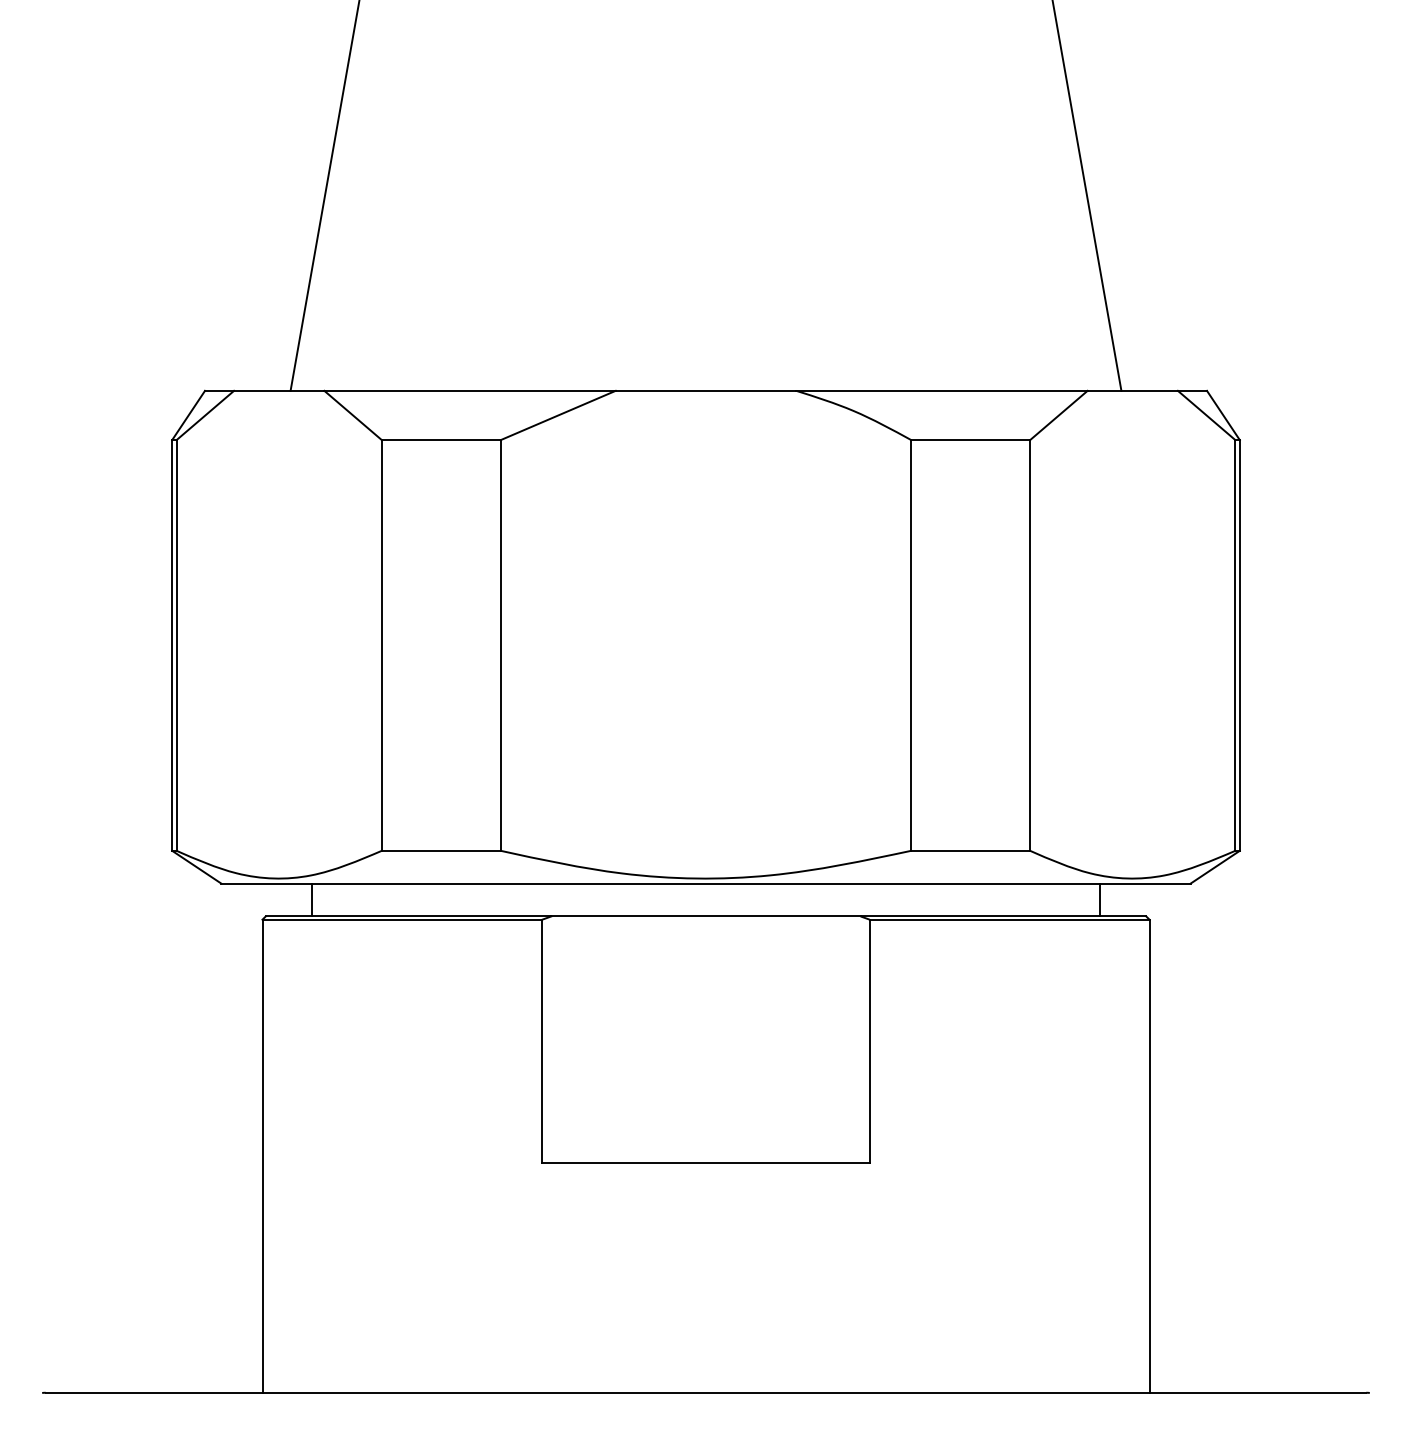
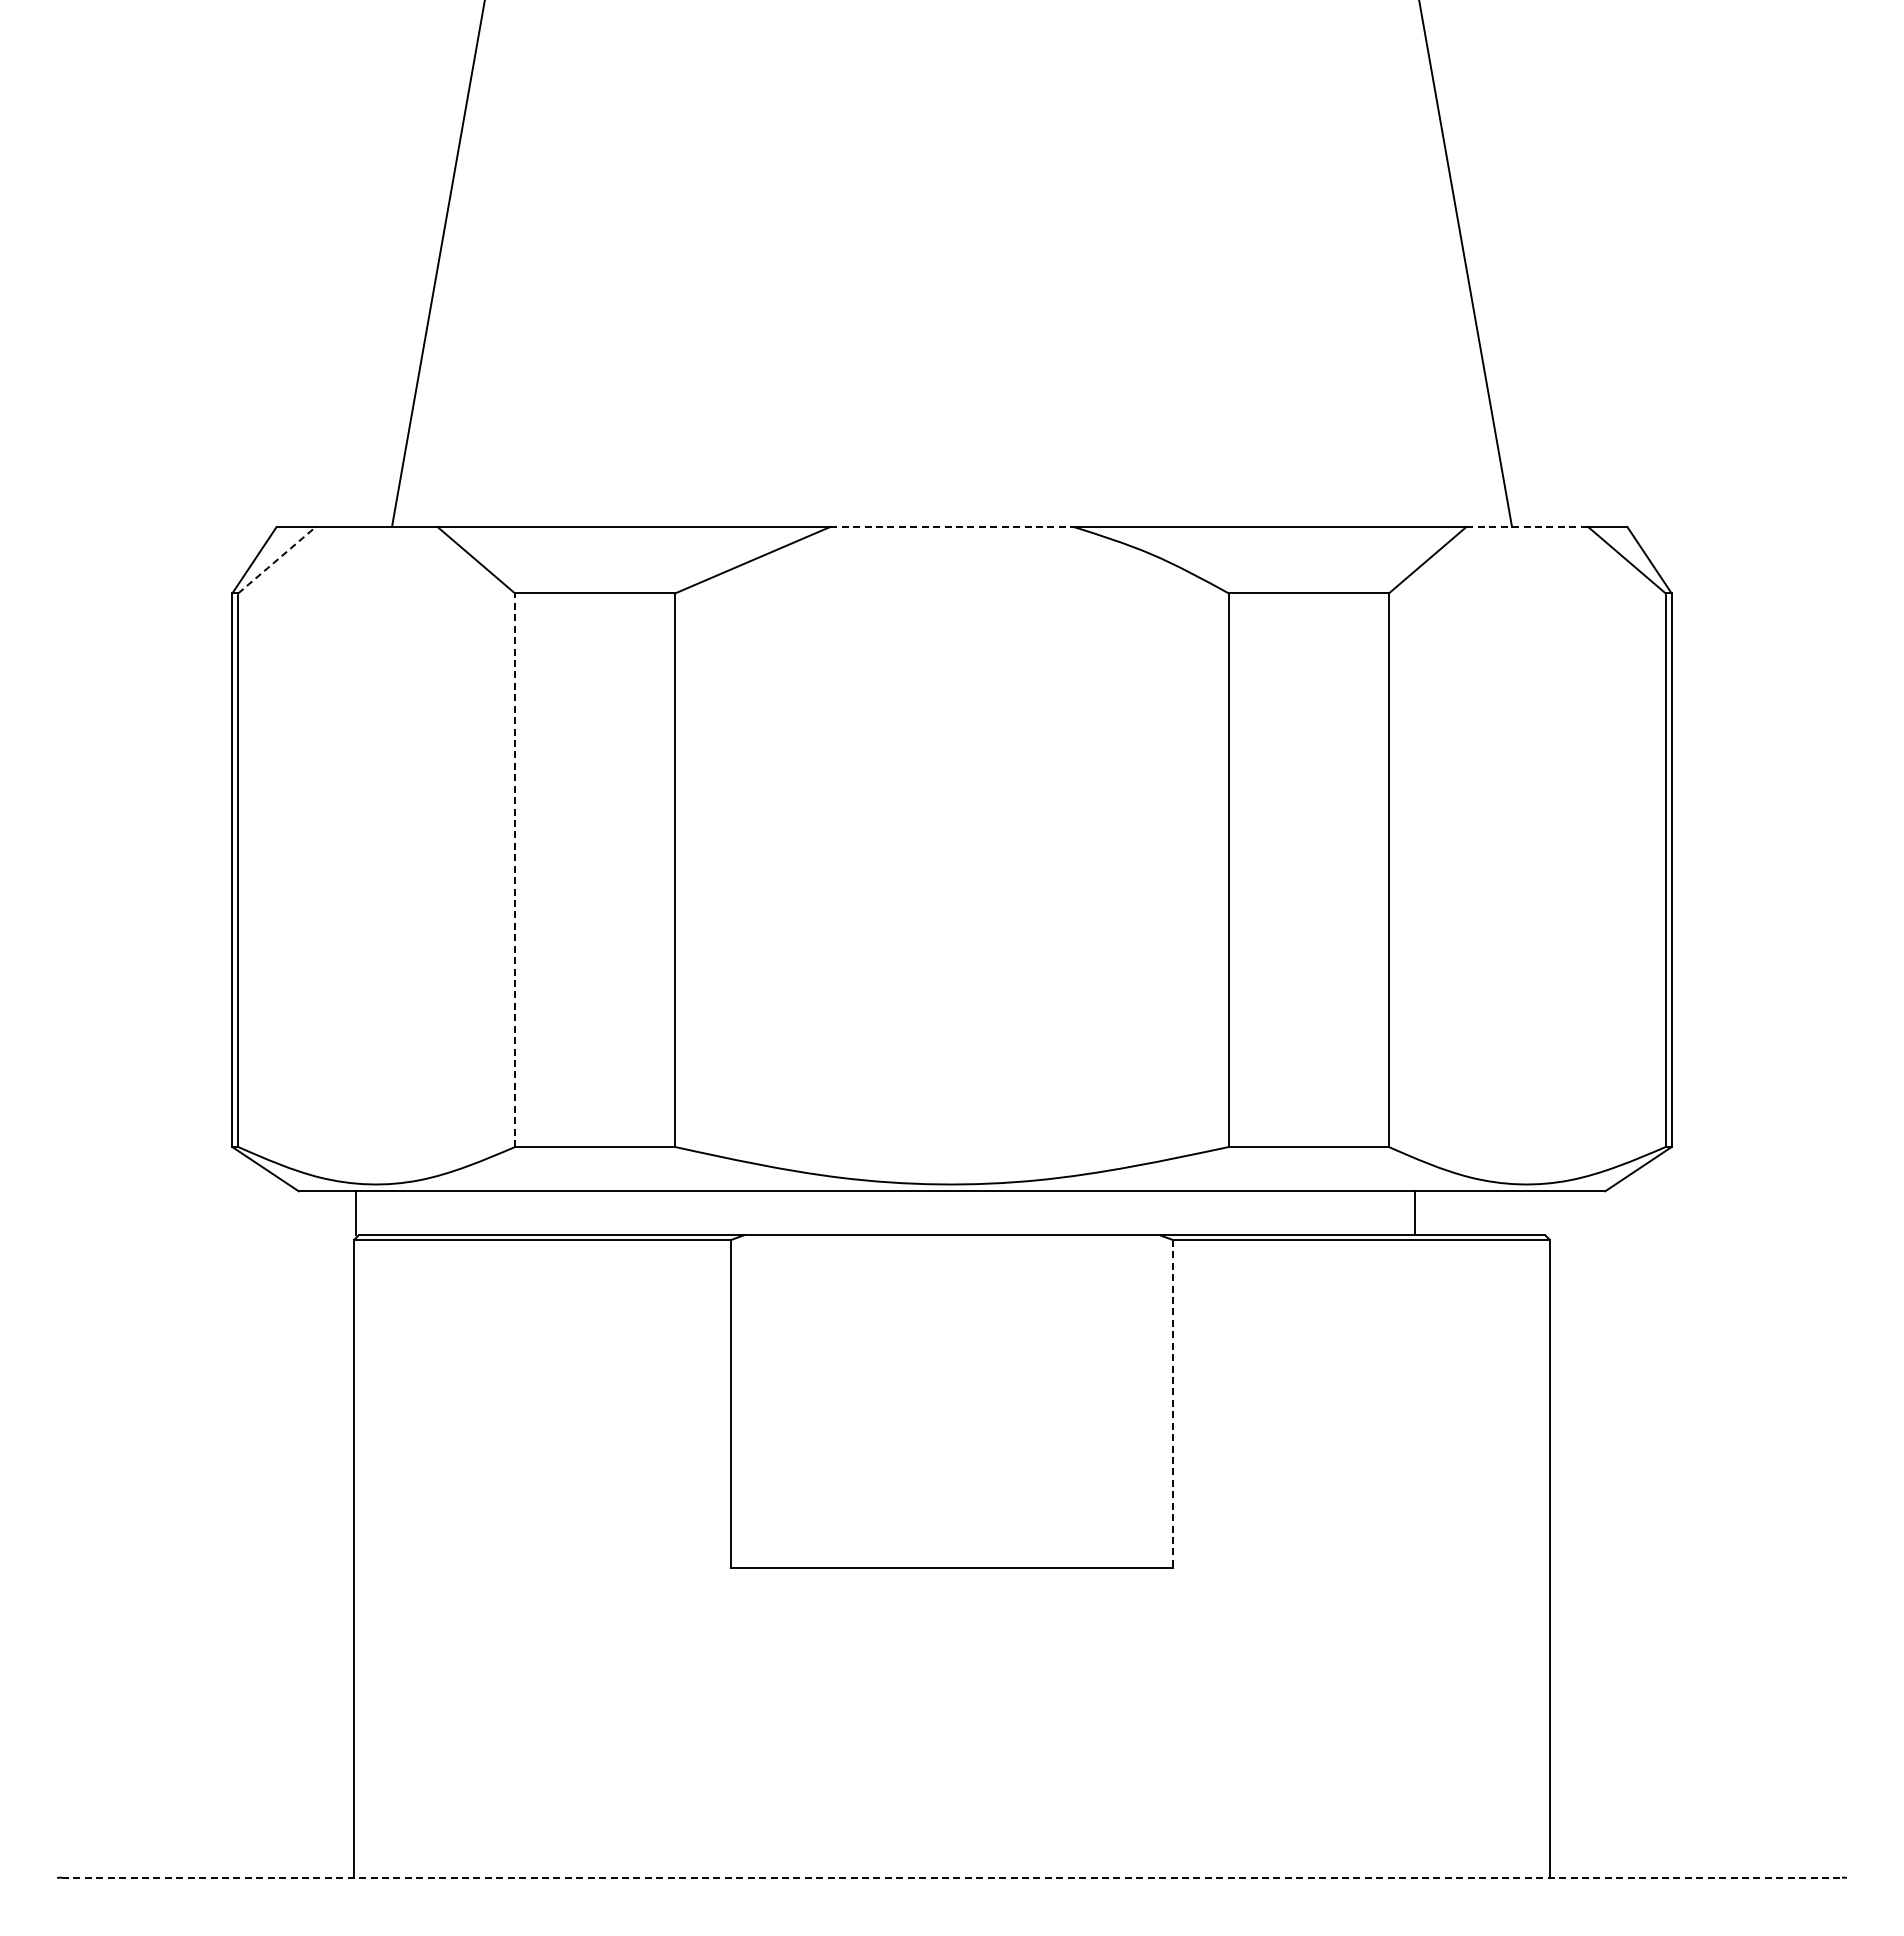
line: (706, 391) -> (952, 527), solid -> dashed
line: (1132, 391) -> (1527, 527), solid -> dashed
line: (205, 414) -> (277, 559), solid -> dashed
line: (382, 645) -> (515, 870), solid -> dashed
line: (311, 900) -> (355, 1213), moved
line: (1100, 900) -> (1415, 1213), moved
line: (869, 1041) -> (1172, 1403), solid -> dashed
line: (706, 1392) -> (952, 1877), solid -> dashed

